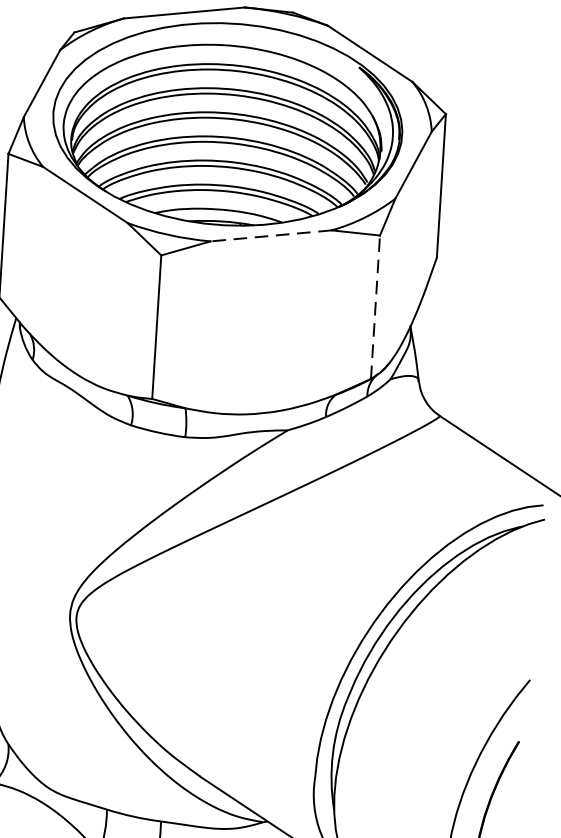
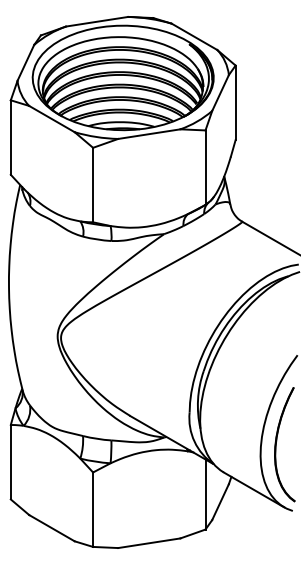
line: (269, 236) -> (148, 134), dashed -> solid
line: (375, 306) -> (205, 167), dashed -> solid

